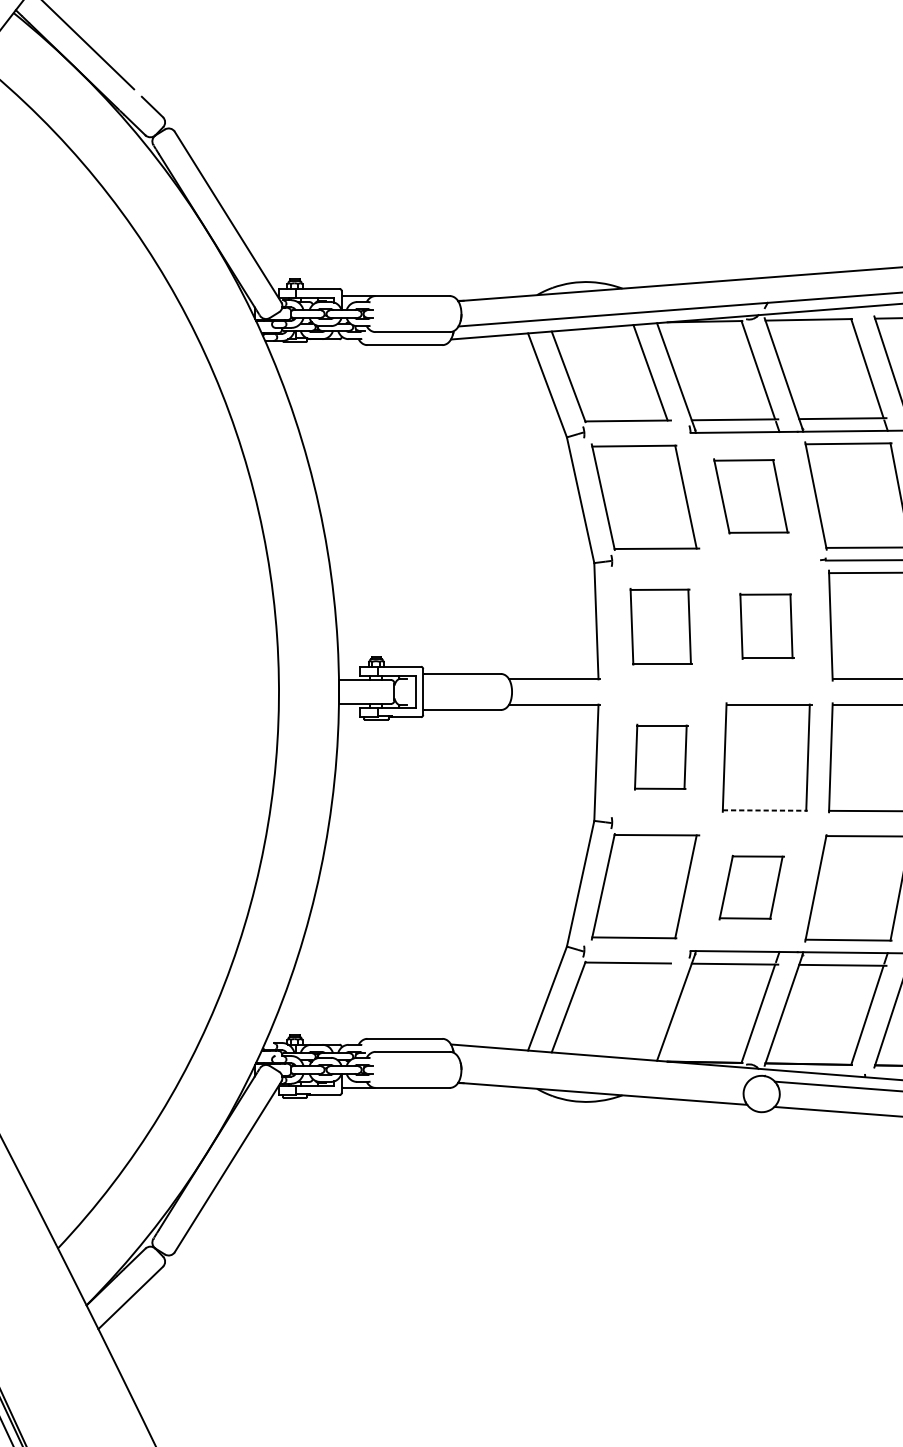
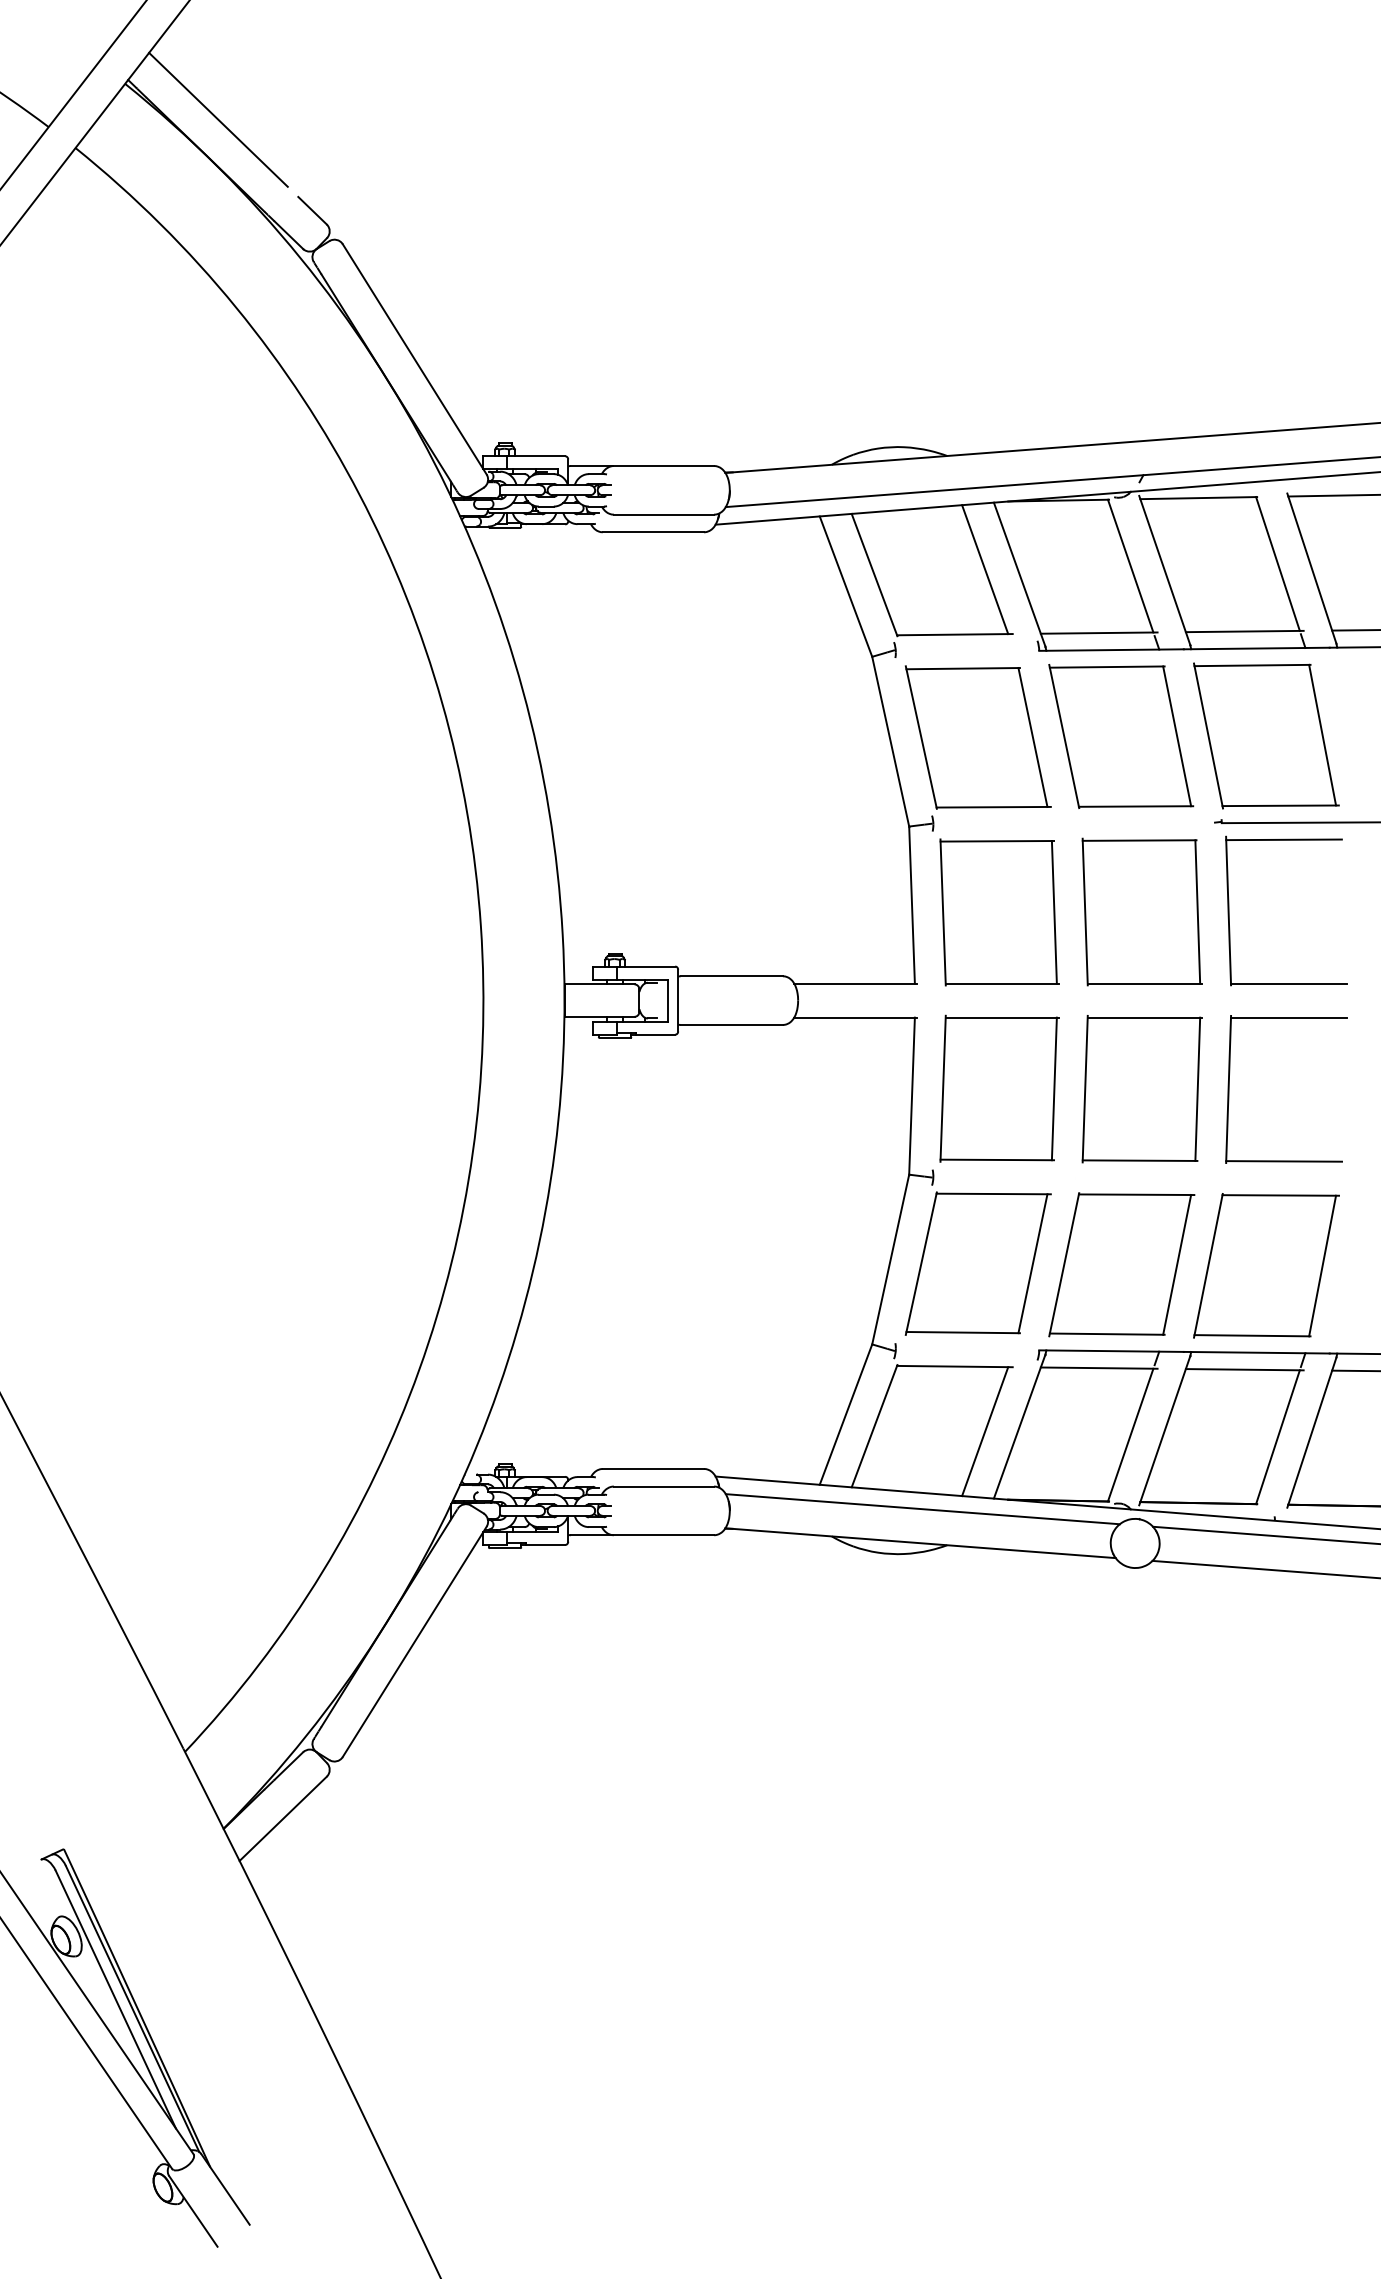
part: (751, 496) -> (1121, 736), size x1.43
part: (766, 625) -> (1141, 911), size x1.67
part: (661, 626) -> (999, 912), size x1.43
part: (661, 757) -> (999, 1088), size x1.67
line: (765, 810) -> (1140, 1160), dashed -> solid
part: (751, 887) -> (1121, 1264), size x1.67
line: (650, 1011) -> (985, 1431), added
line: (604, 1068) -> (922, 1509), added

